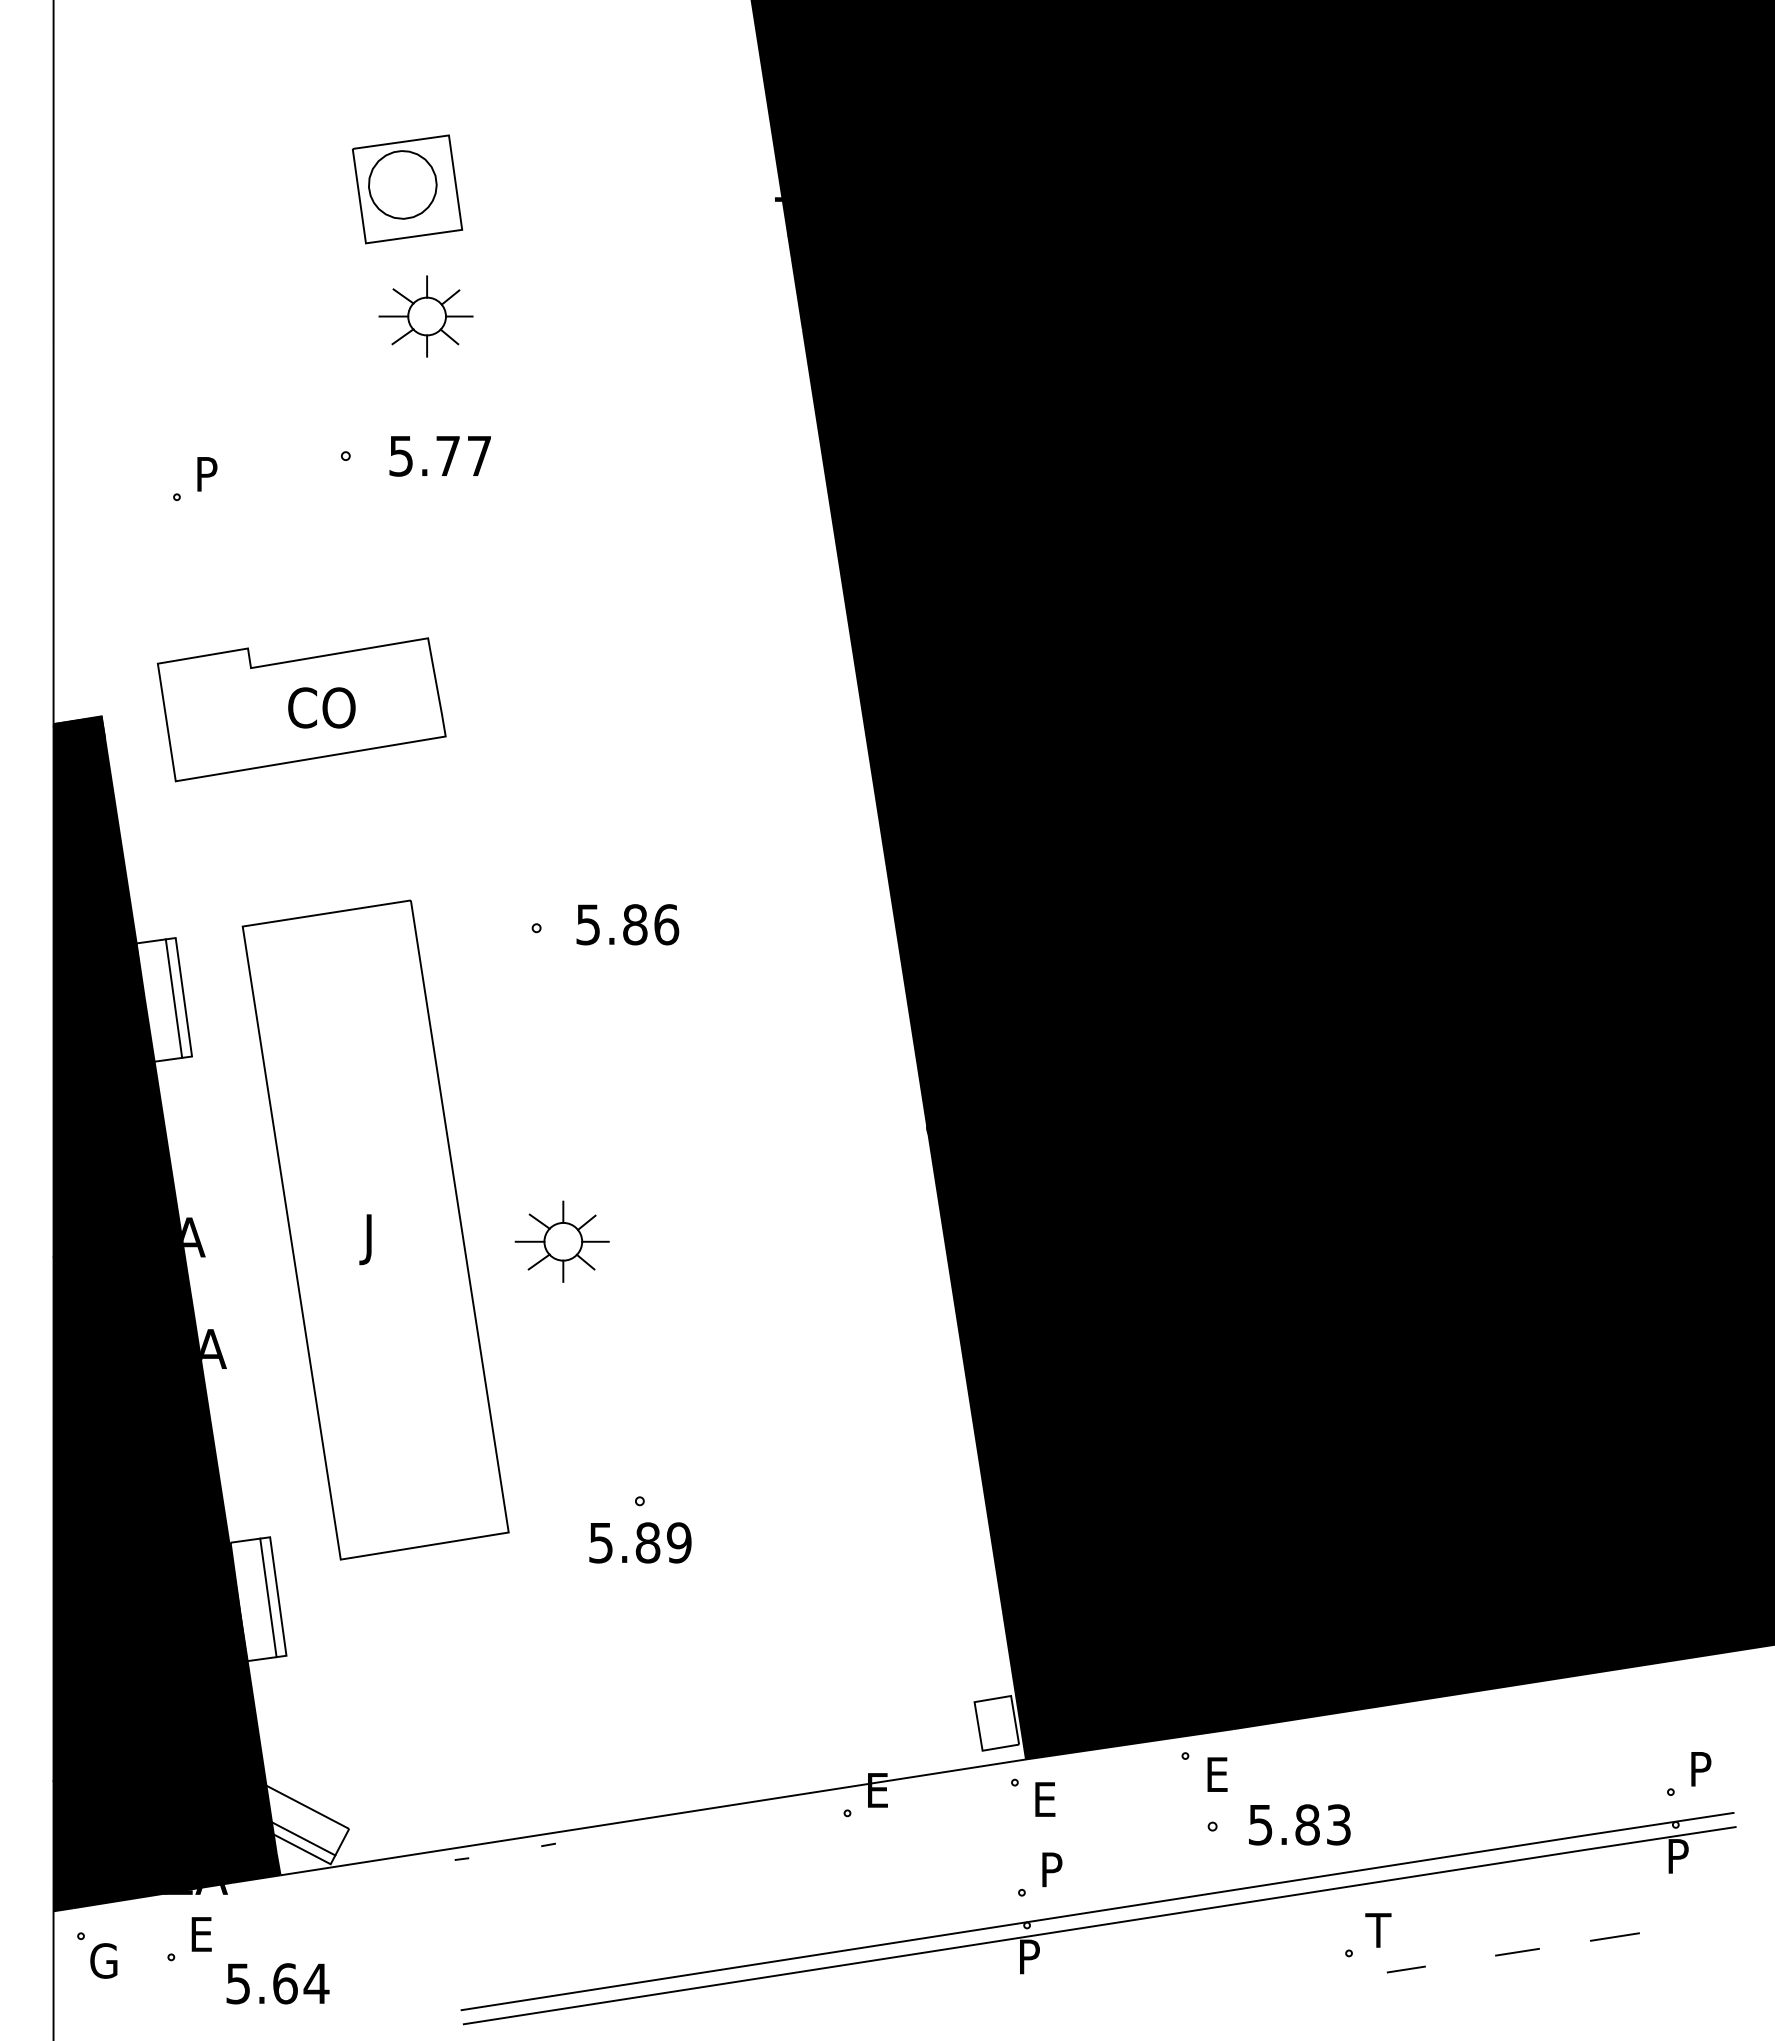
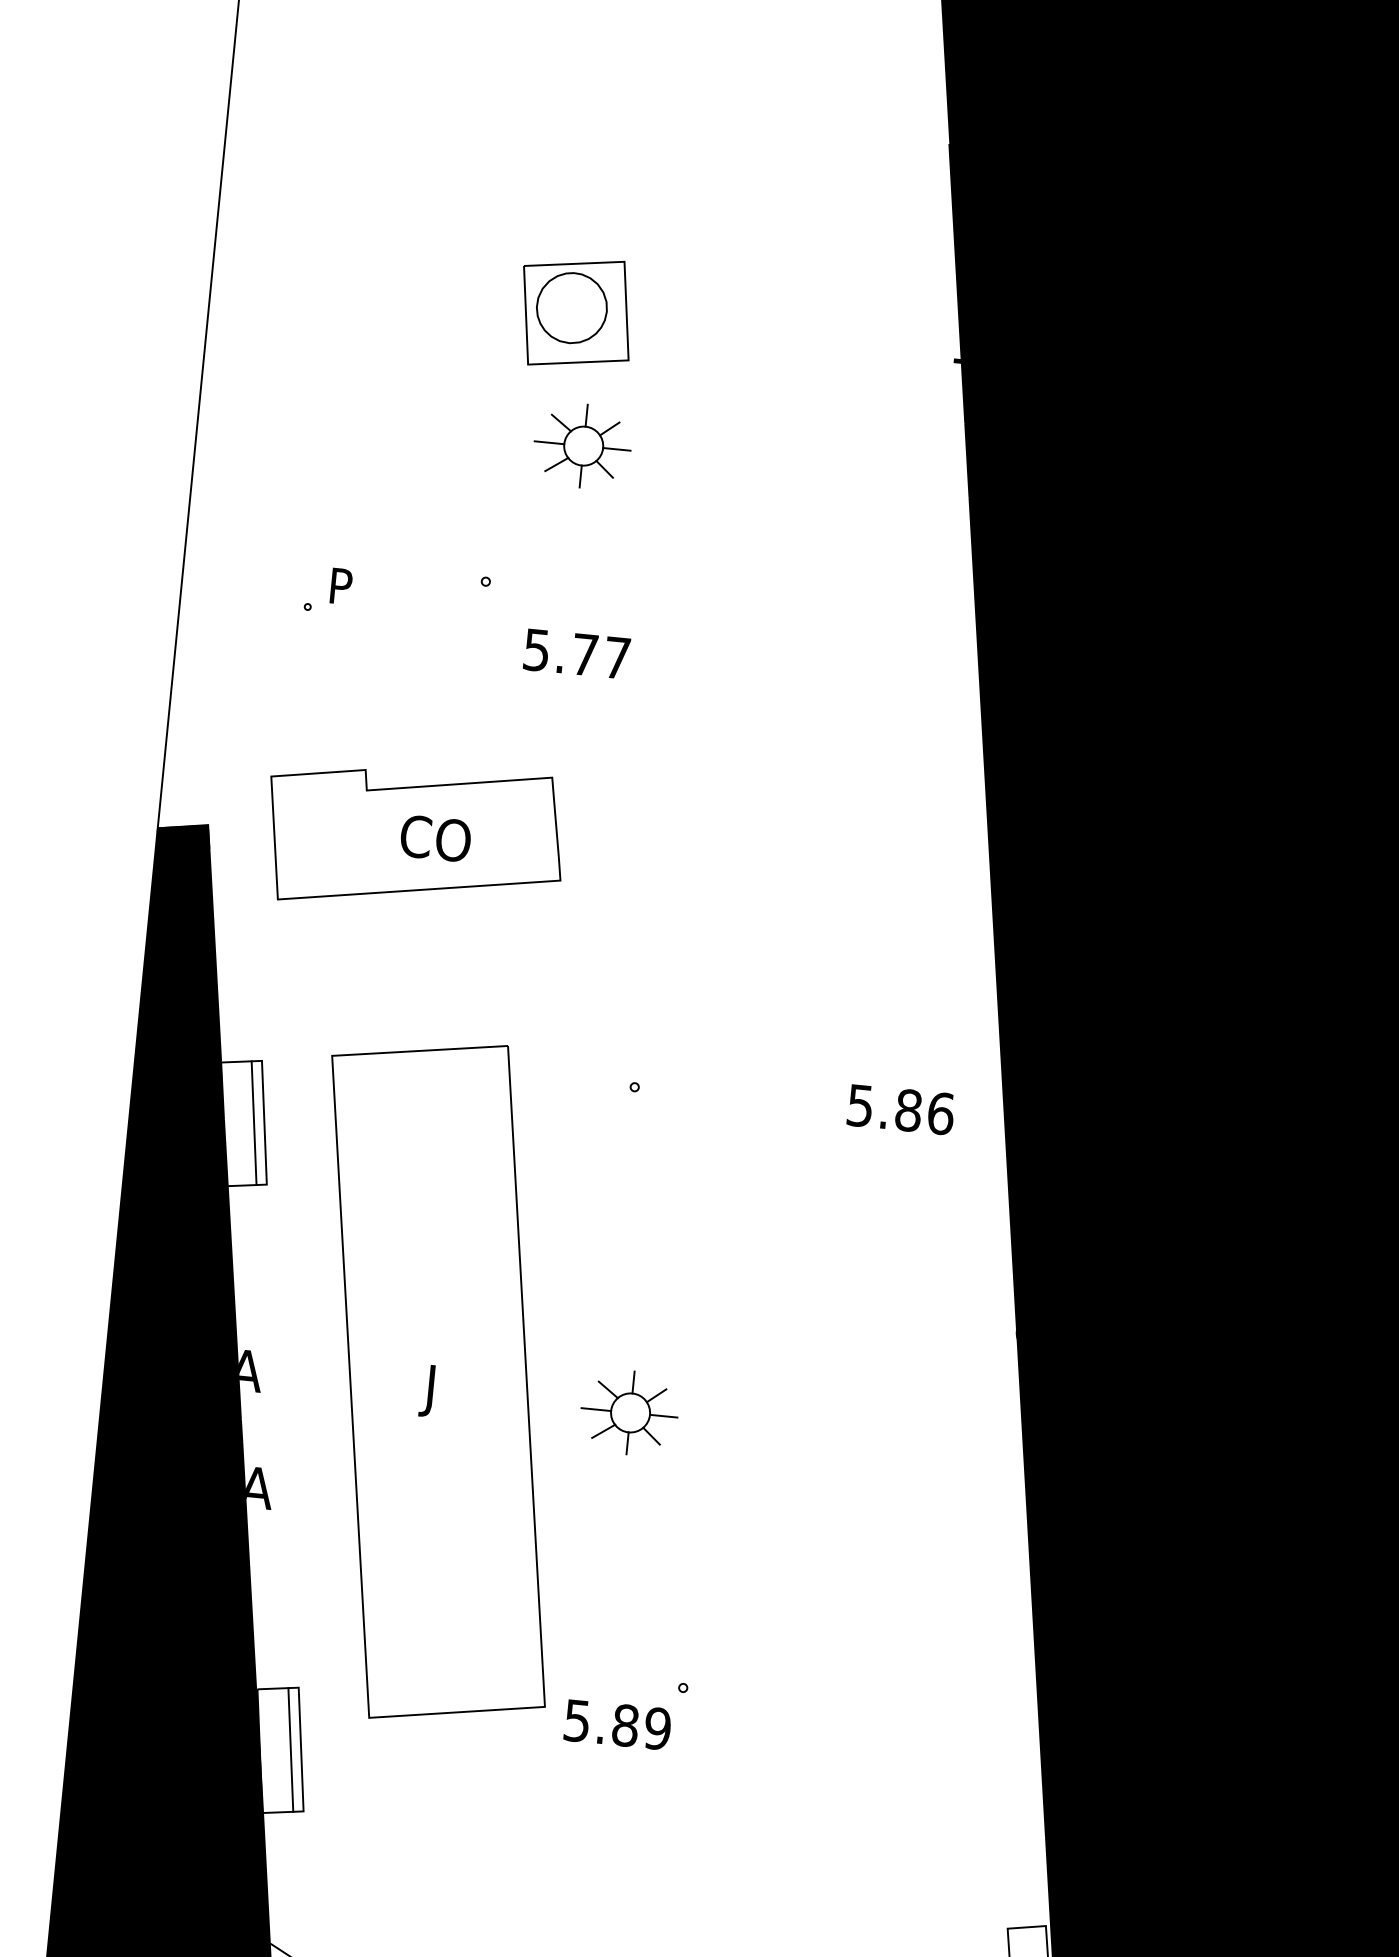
text: (439, 456) -> (576, 654), moved
text: (627, 924) -> (900, 1109), moved
text: (640, 1542) -> (617, 1724), moved

